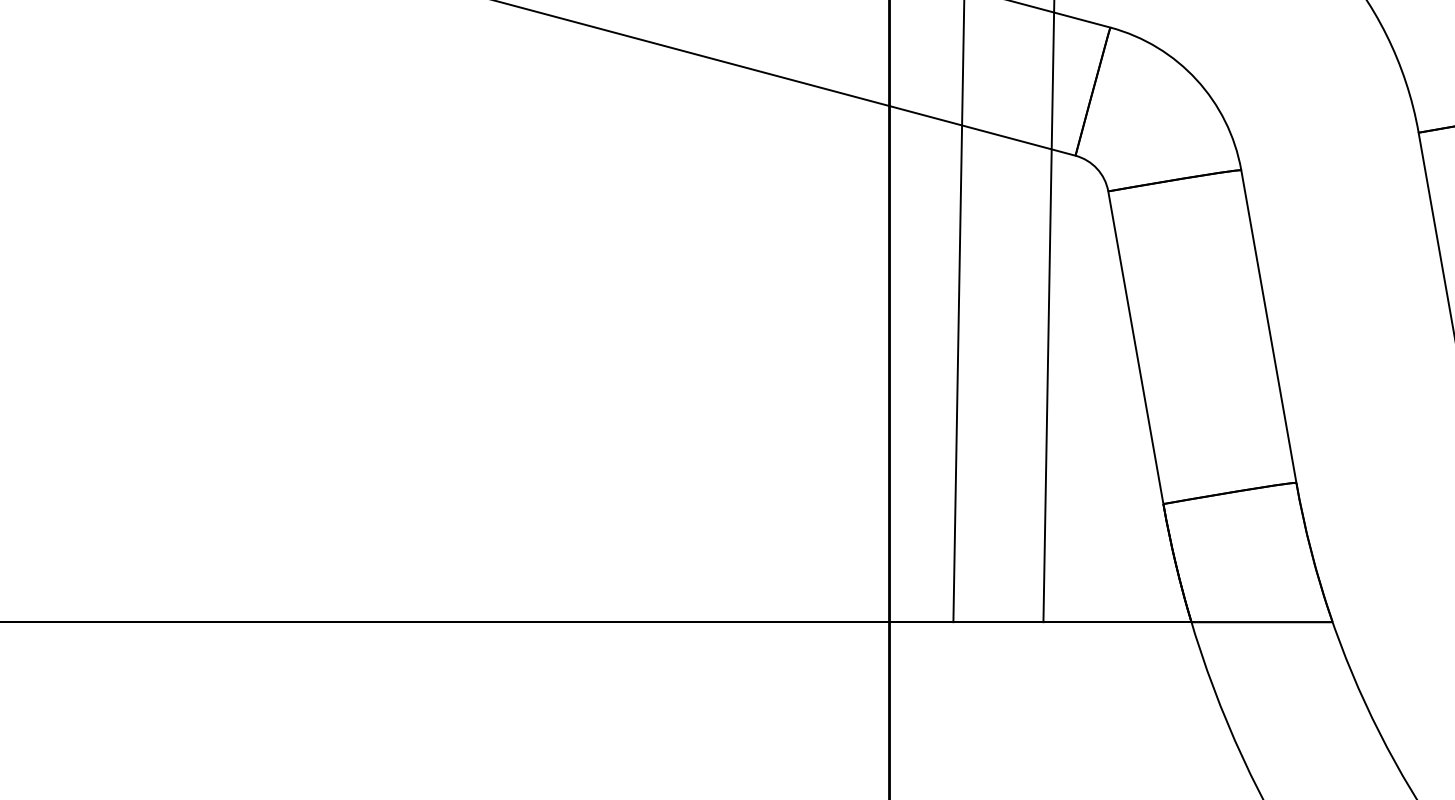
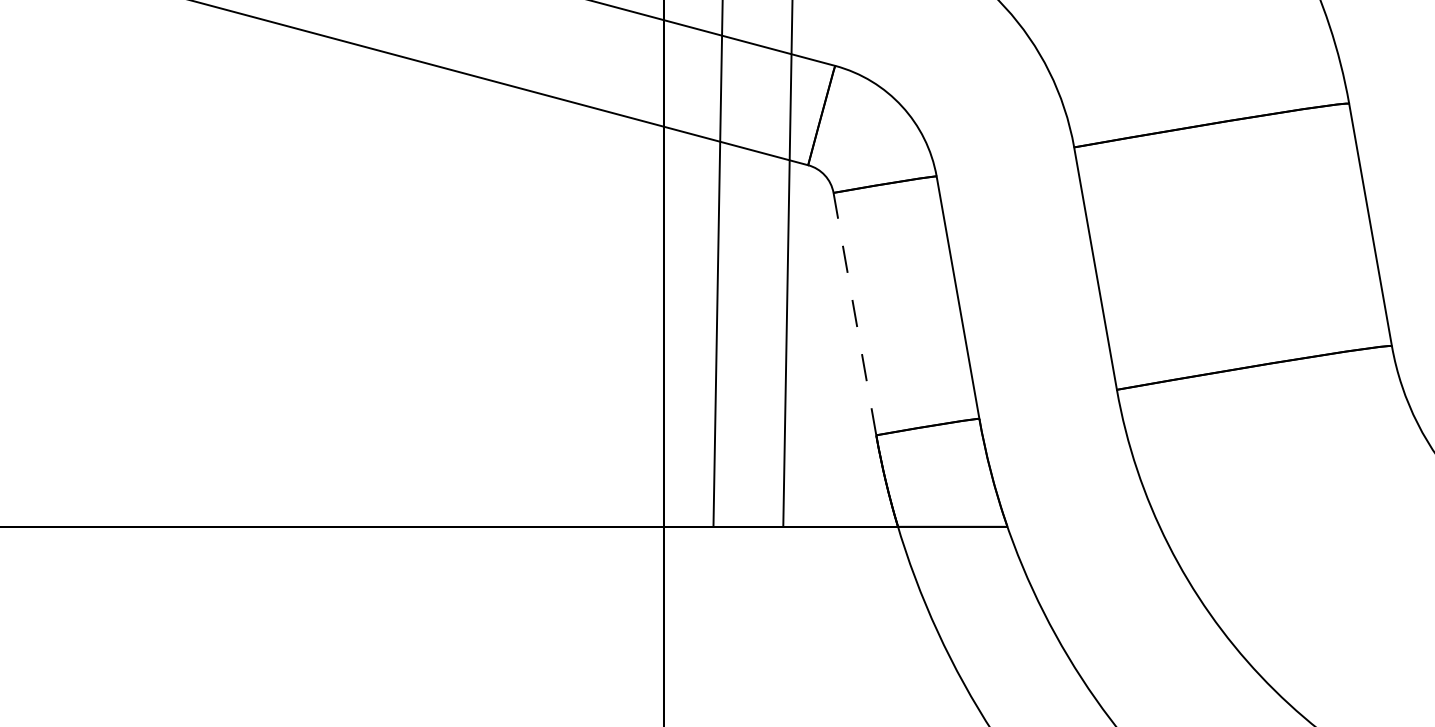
line: (1135, 346) -> (854, 313), solid -> dashed

